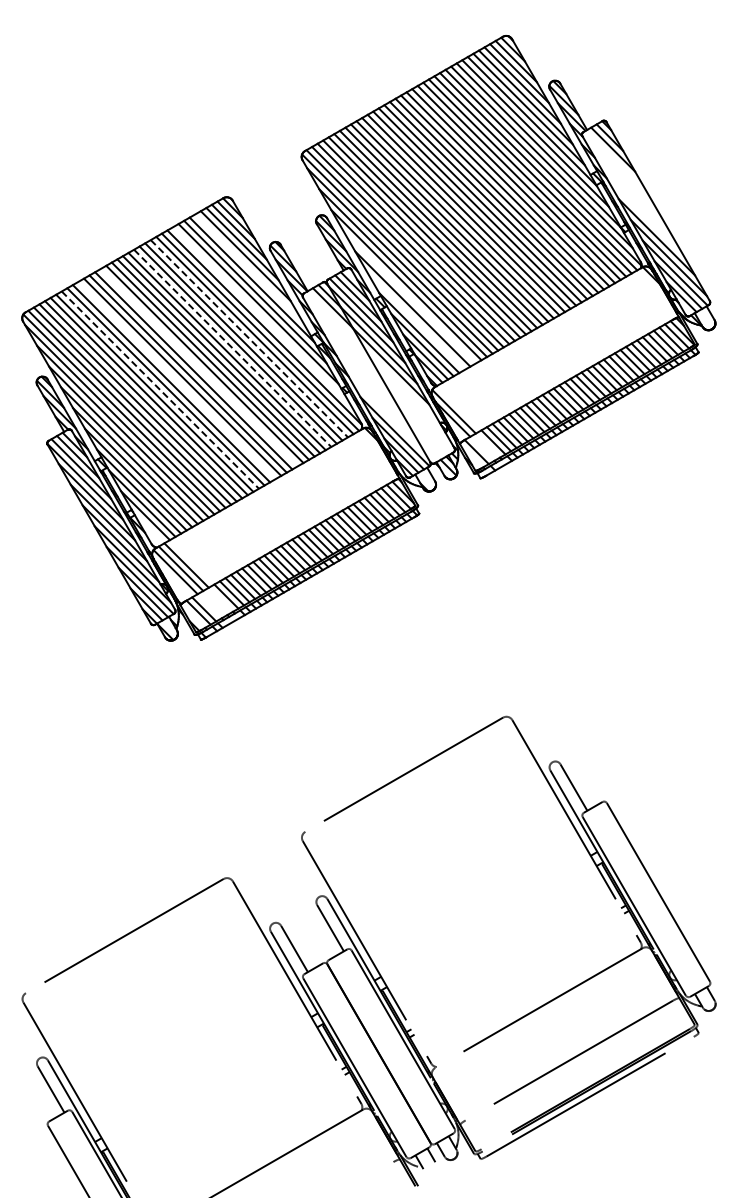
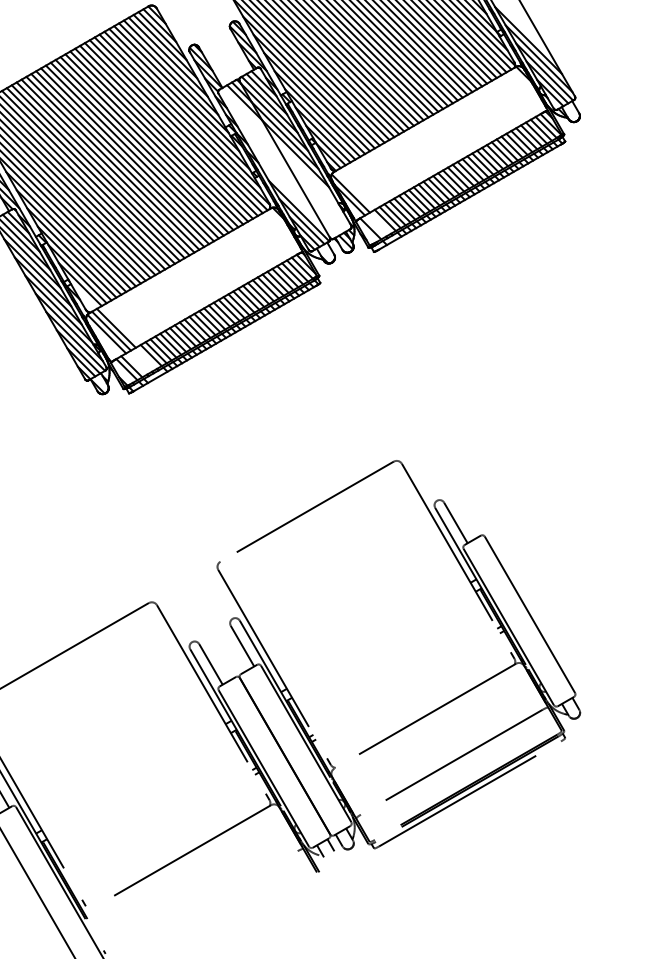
line: (248, 267) -> (170, 67), added
line: (409, 296) -> (311, 92), added
line: (261, 315) -> (182, 109), added
line: (415, 320) -> (317, 113), added
line: (249, 339) -> (171, 130), dashed -> solid
line: (233, 348) -> (157, 138), dashed -> solid
line: (198, 367) -> (126, 154), added
line: (176, 380) -> (107, 166), added
line: (160, 390) -> (93, 174), dashed -> solid

